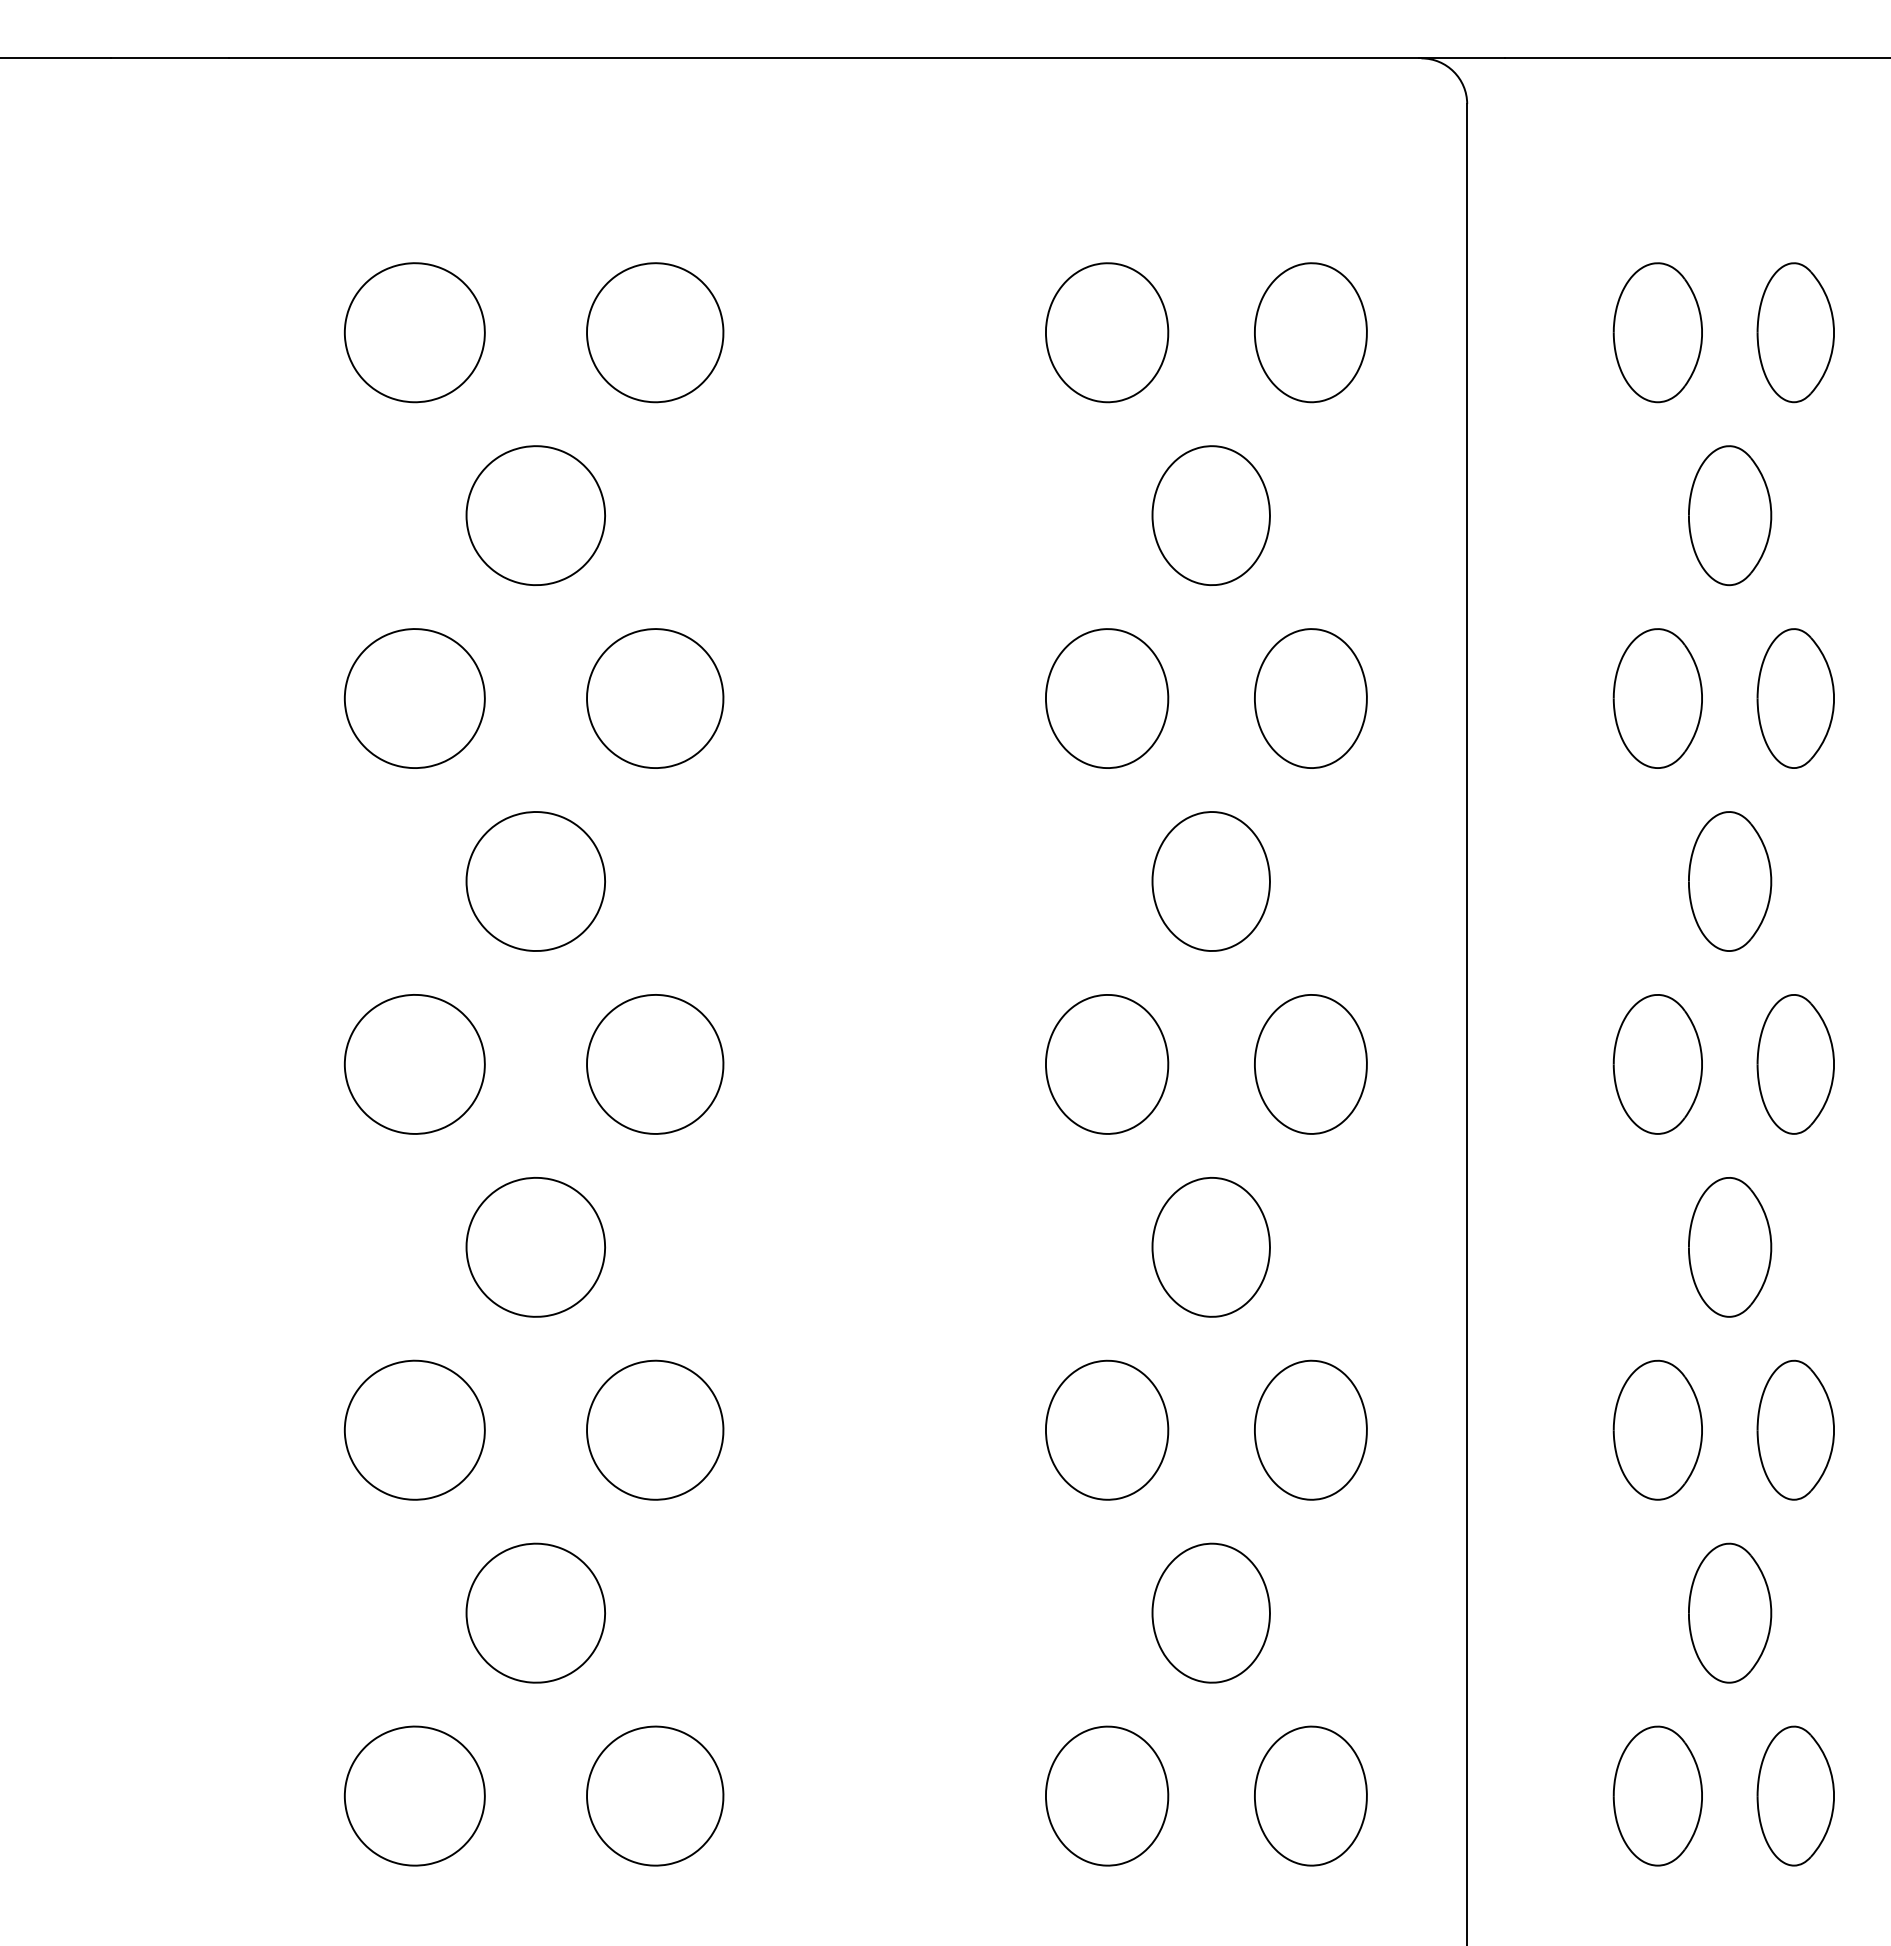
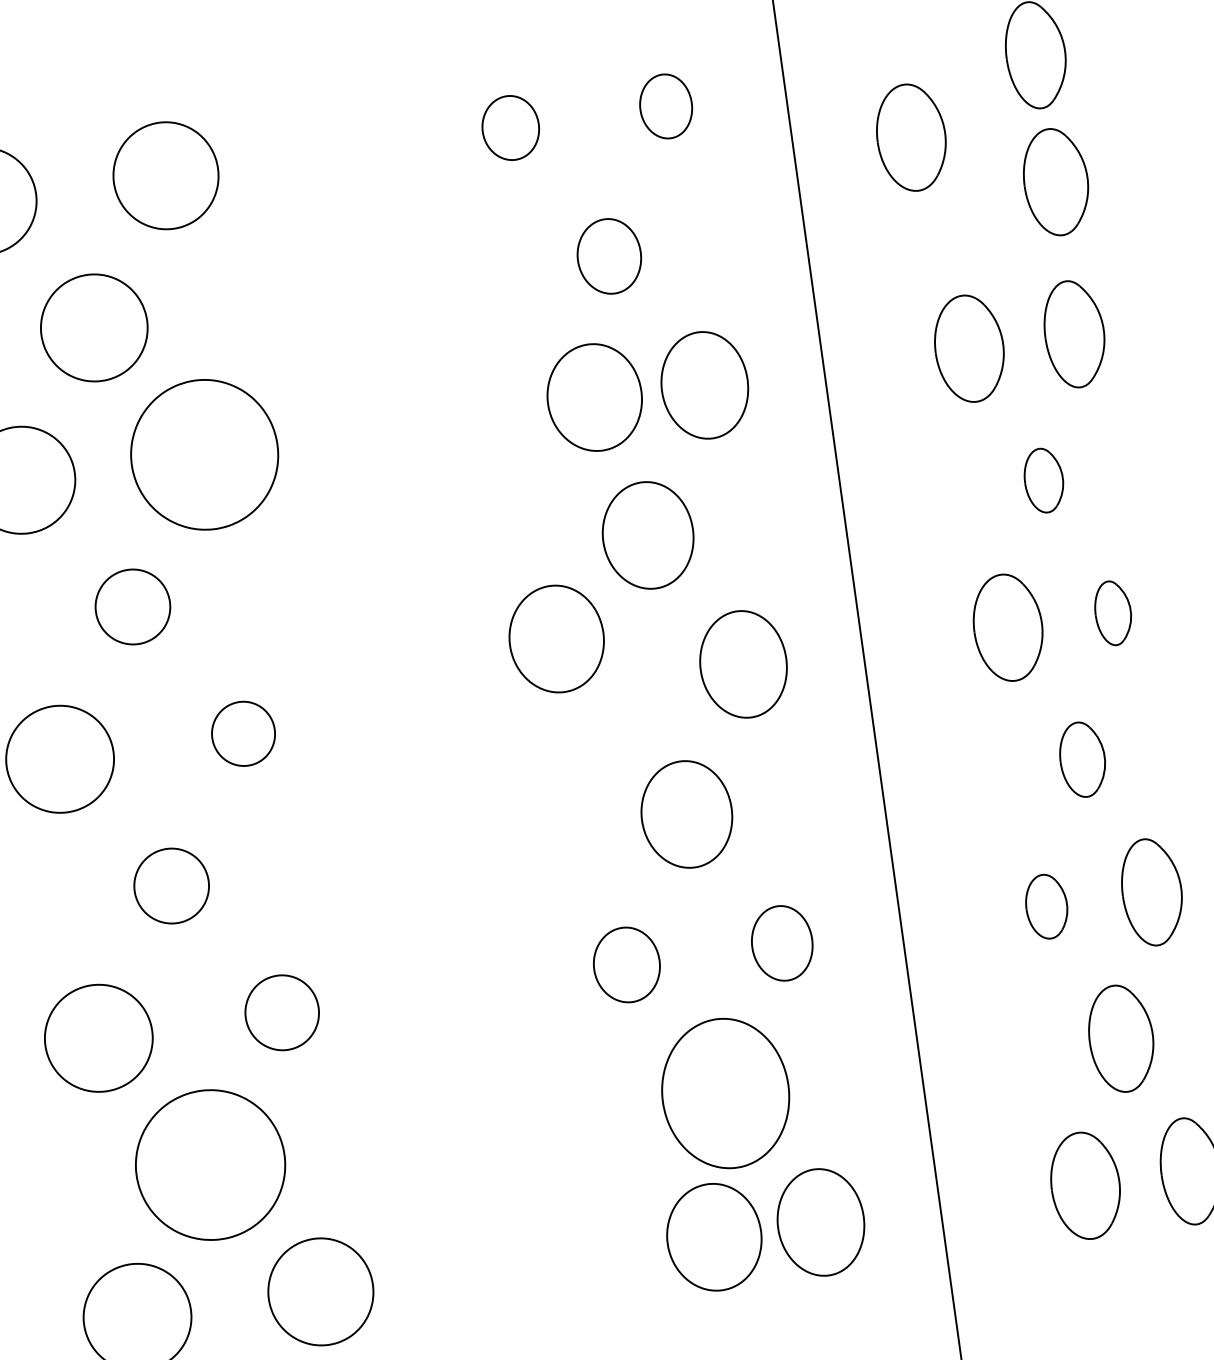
part: (1107, 332) -> (510, 127), size x0.6
part: (1310, 332) -> (665, 106), size x0.6
part: (1657, 332) -> (911, 137), moved
part: (1210, 515) -> (608, 256), size x0.7
part: (1730, 515) -> (1056, 181), moved
part: (655, 698) -> (204, 454), size x1.4
part: (1107, 698) -> (595, 397), moved
part: (535, 881) -> (132, 607), size x0.7
part: (1730, 881) -> (1044, 480), size x0.6
part: (655, 1064) -> (243, 733), size x0.6
part: (1107, 1064) -> (557, 639), moved
part: (1795, 1064) -> (1113, 613), size x0.6
part: (535, 1247) -> (171, 886), size x0.7
part: (1730, 1247) -> (1082, 759), size x0.7
part: (655, 1429) -> (282, 1012), size x0.7
part: (1107, 1429) -> (627, 964), size x0.7
part: (1310, 1429) -> (781, 942), size x0.7
part: (1657, 1429) -> (1046, 906), size x0.6
part: (535, 1612) -> (210, 1164), size x1.4
part: (1210, 1612) -> (724, 1093), size x1.4
part: (1107, 1795) -> (714, 1236), moved

